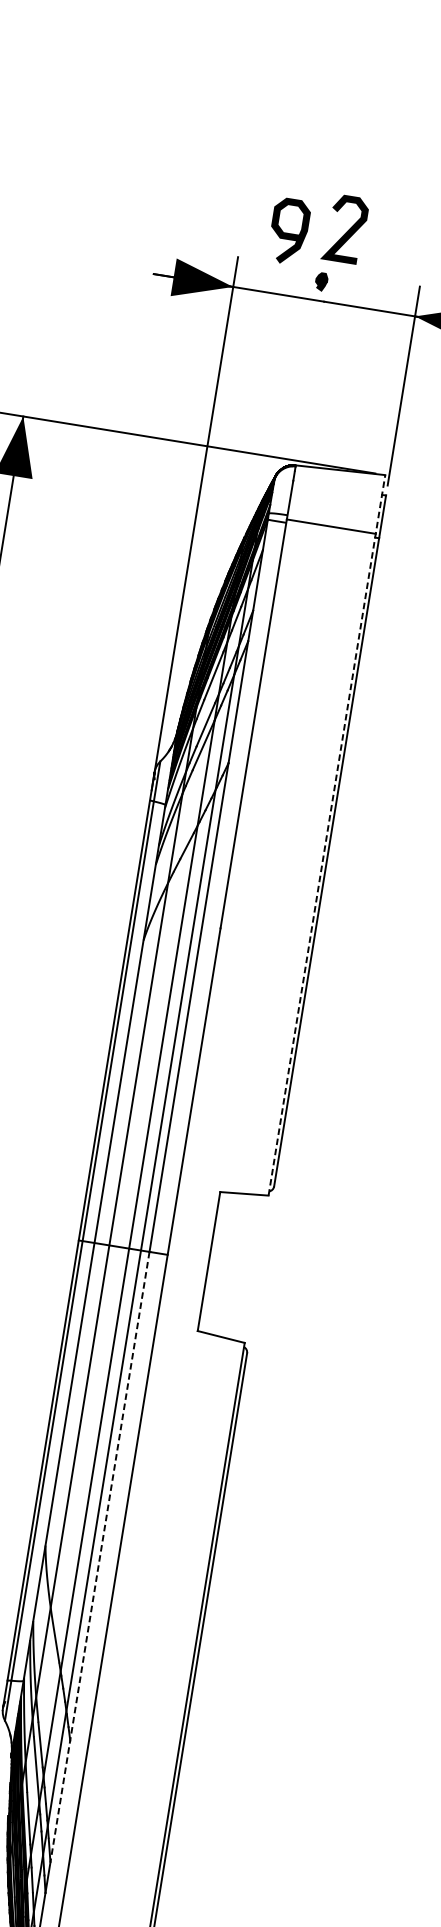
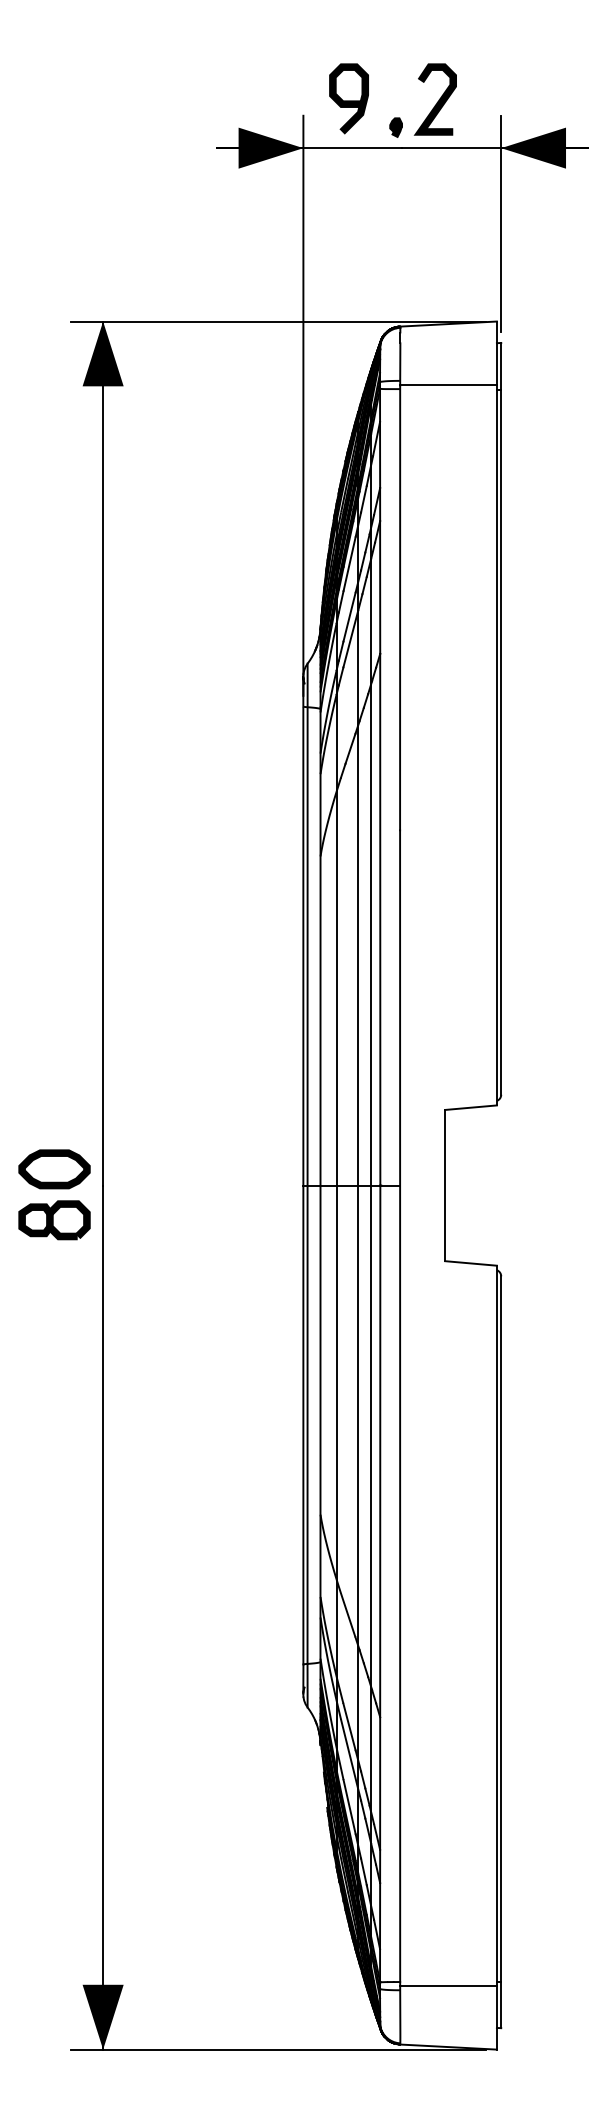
curve: (347, 231) -> (437, 101), moved
curve: (288, 232) -> (348, 100), moved
line: (326, 835) -> (496, 713), dashed -> solid
line: (100, 1557) -> (380, 1518), dashed -> solid

